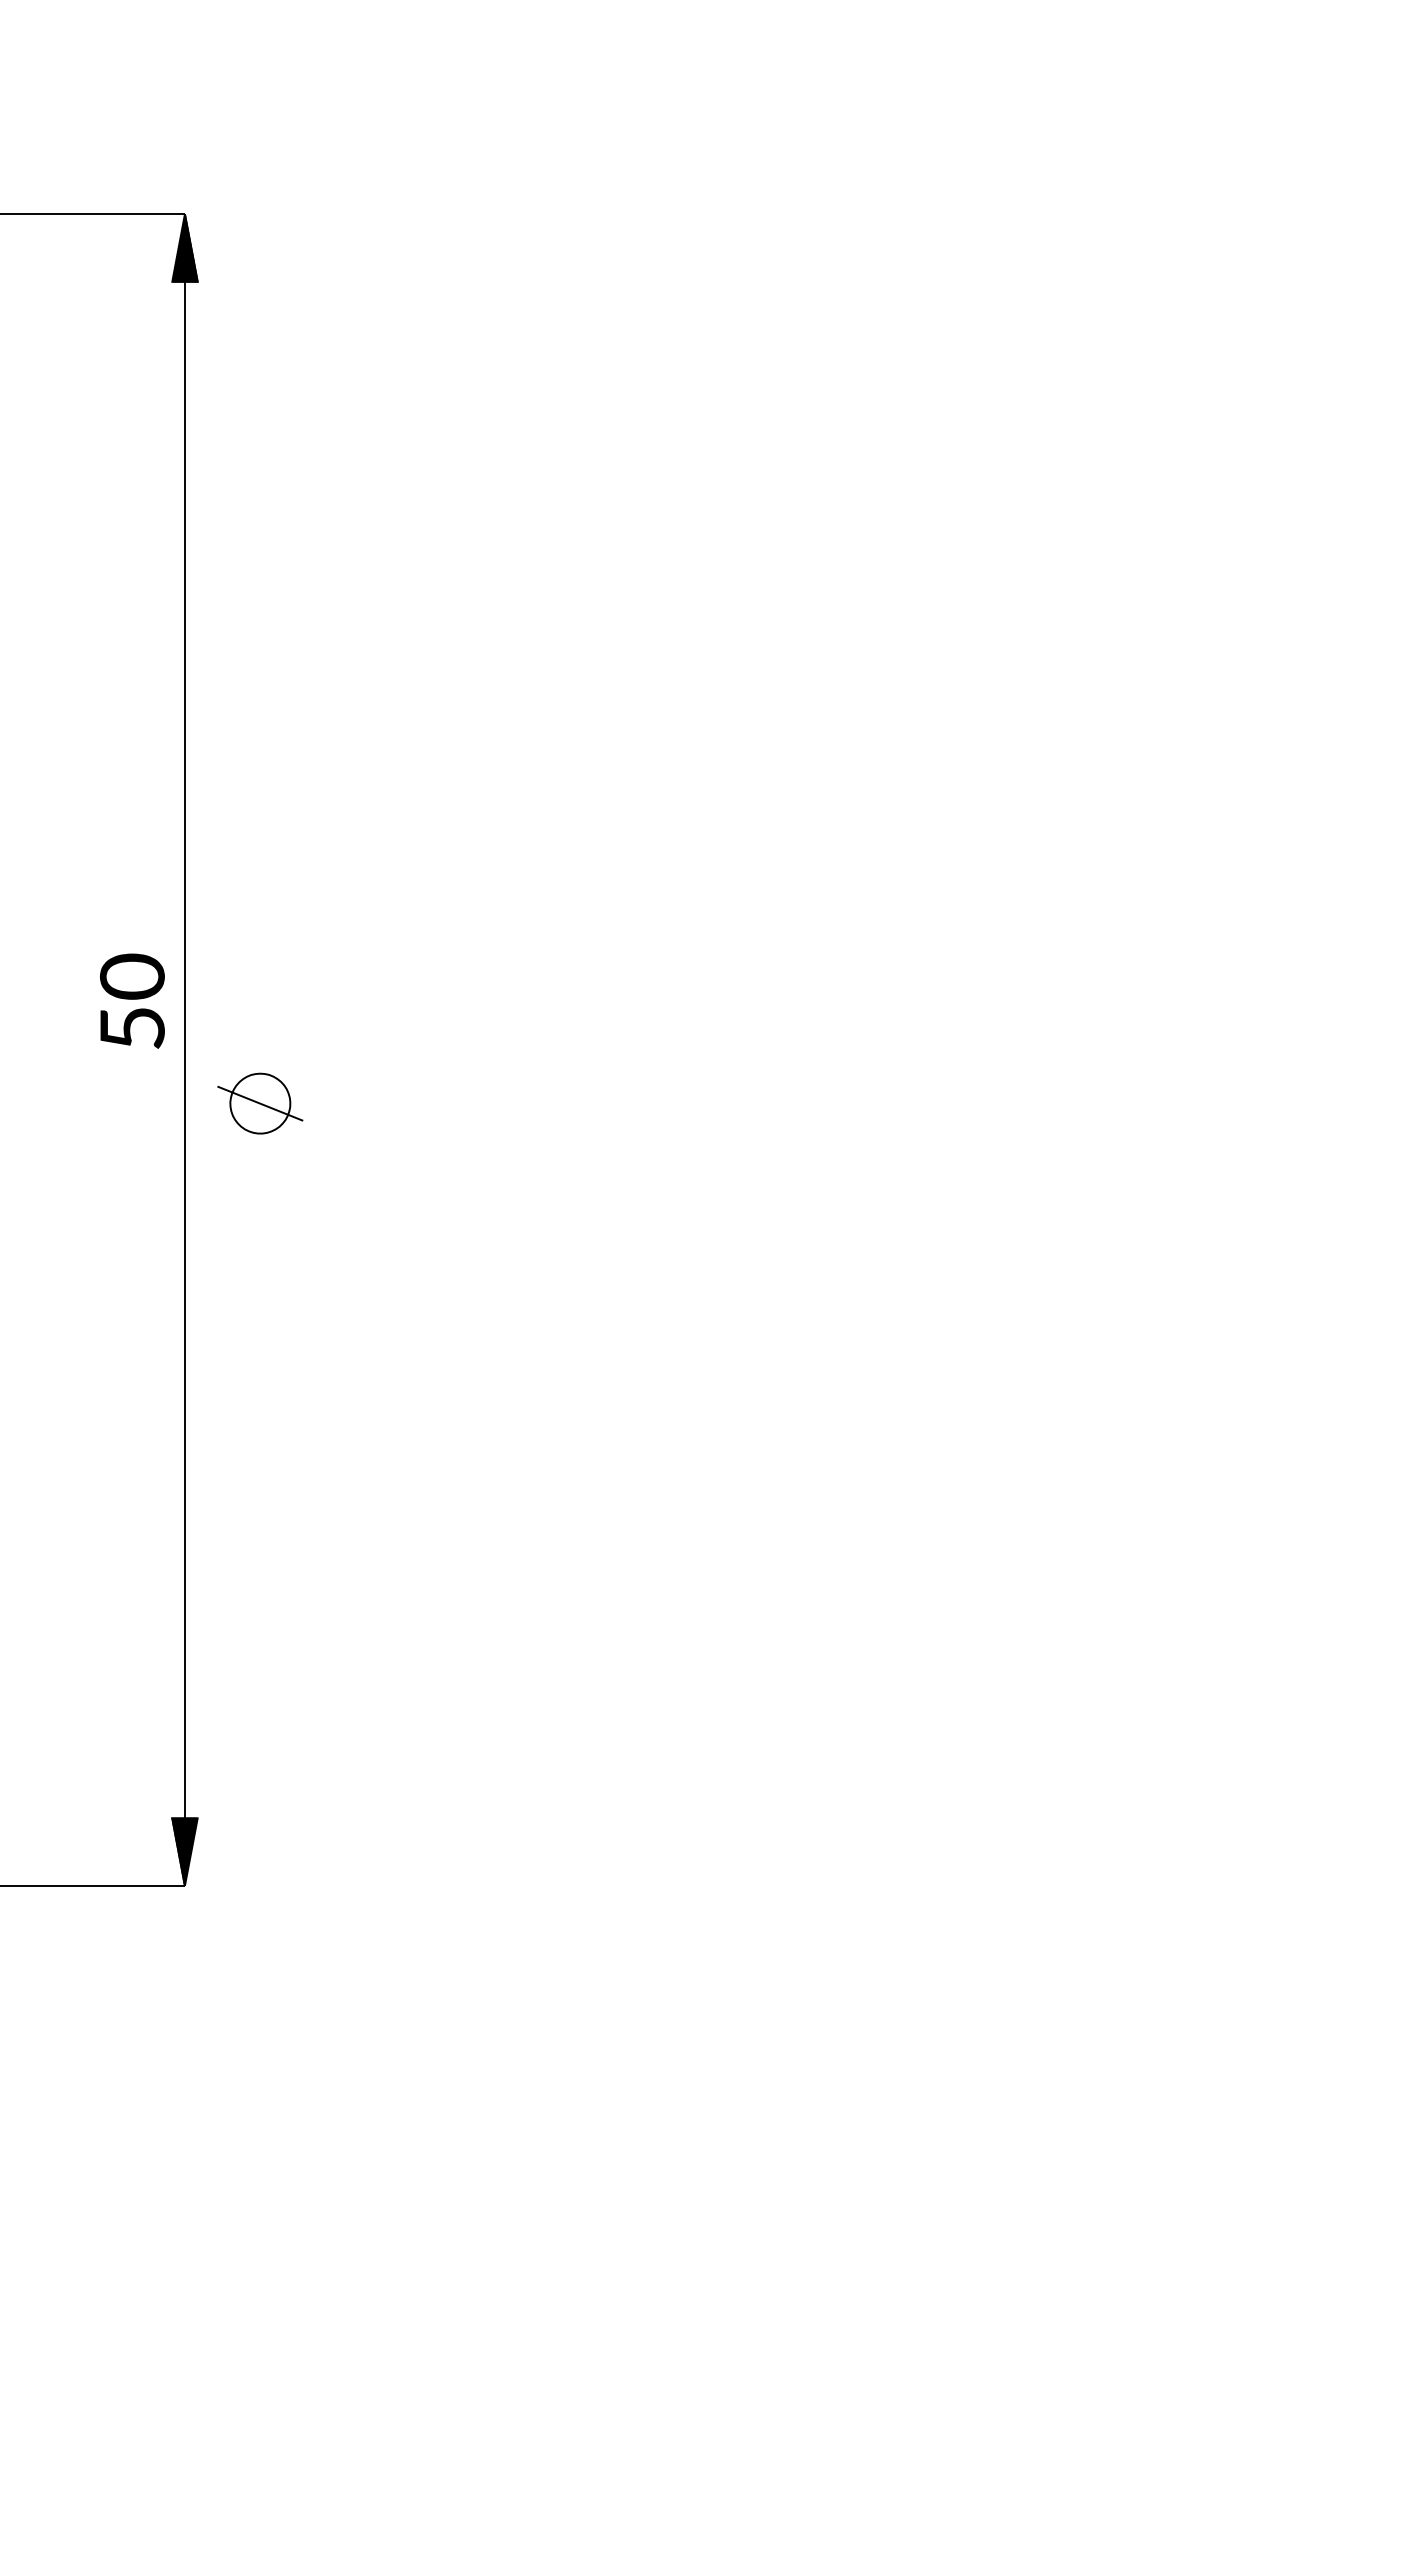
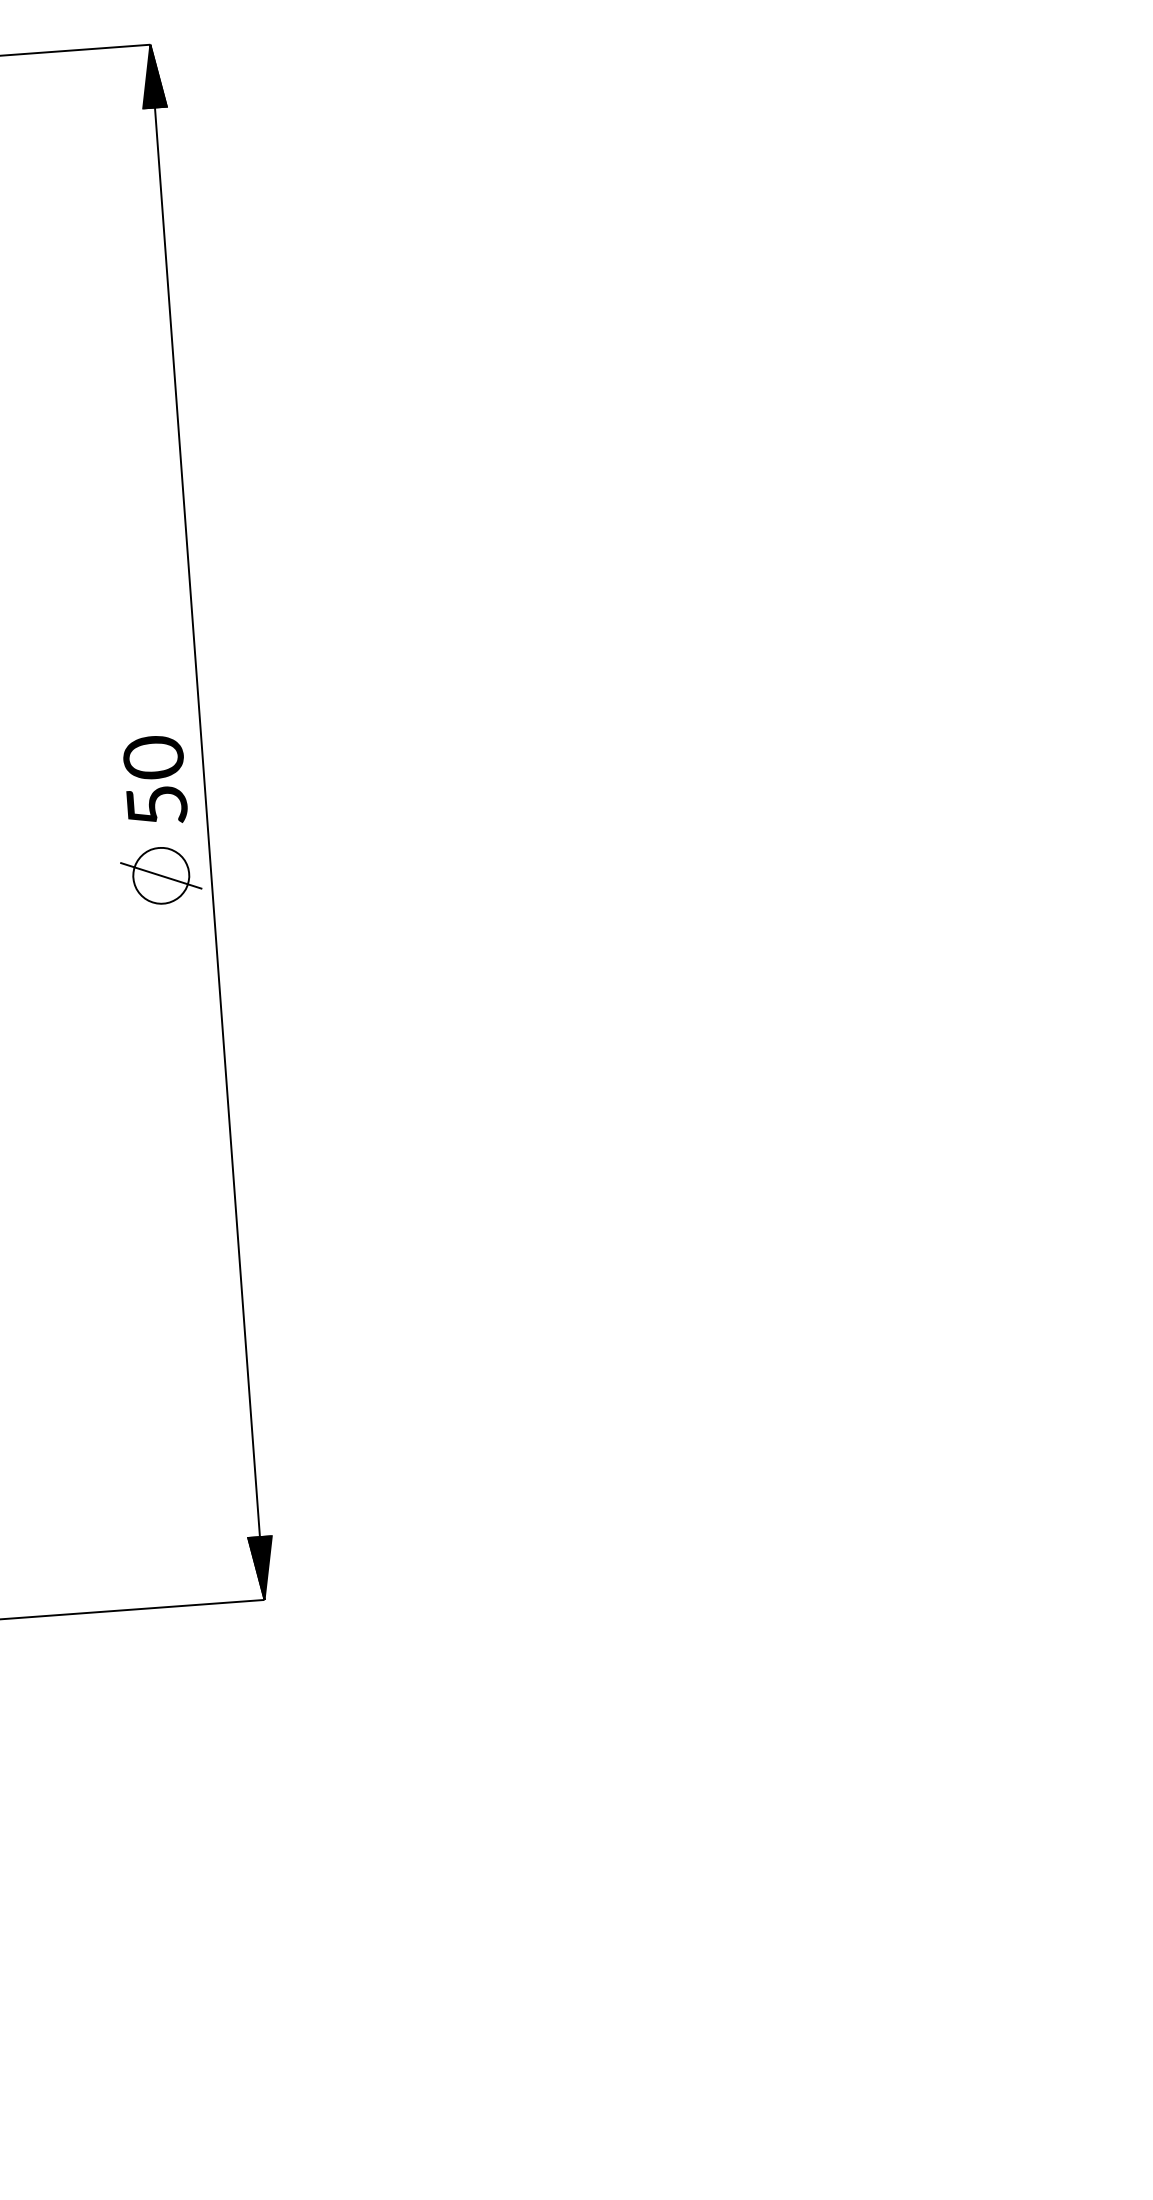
part: (260, 1103) -> (161, 875), moved

